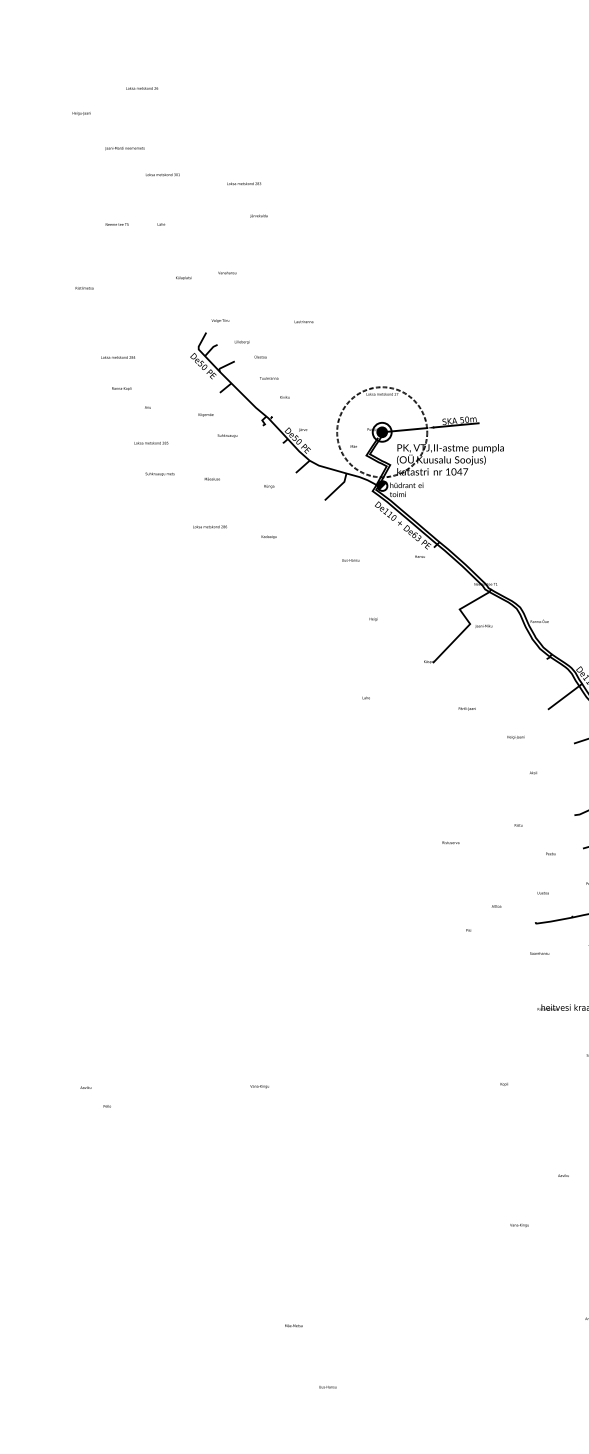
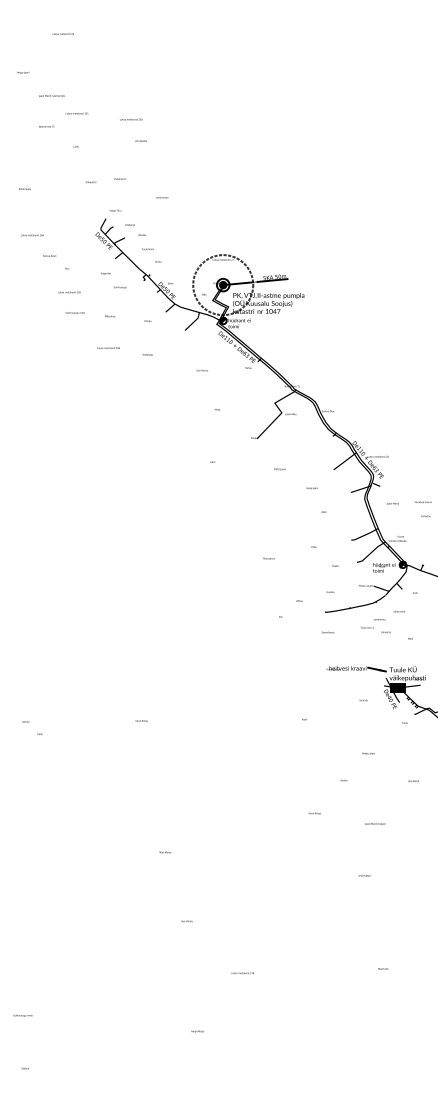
text: (140, 87) -> (62, 33), moved
text: (116, 224) -> (46, 126), moved
text: (304, 321) -> (162, 197), moved
text: (118, 357) -> (32, 235), moved
text: (294, 1325) -> (165, 852), moved

